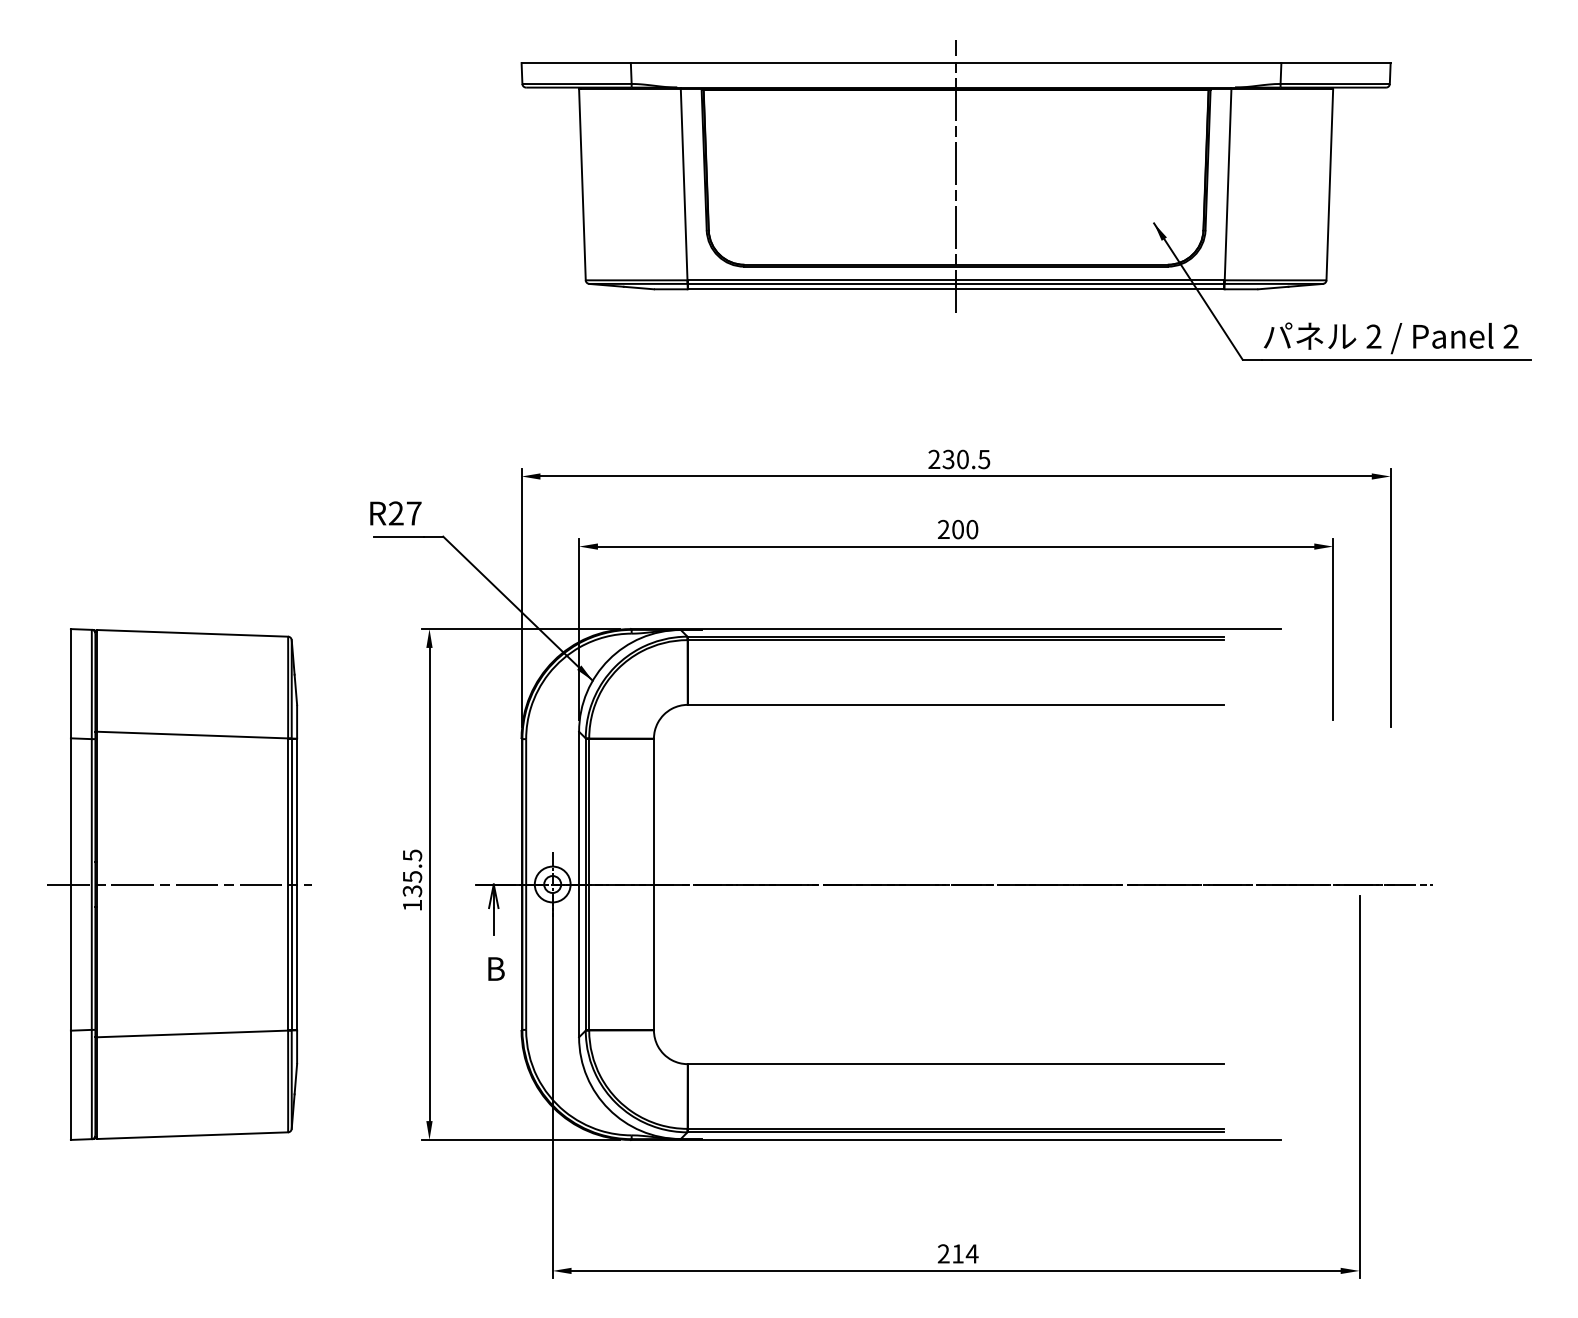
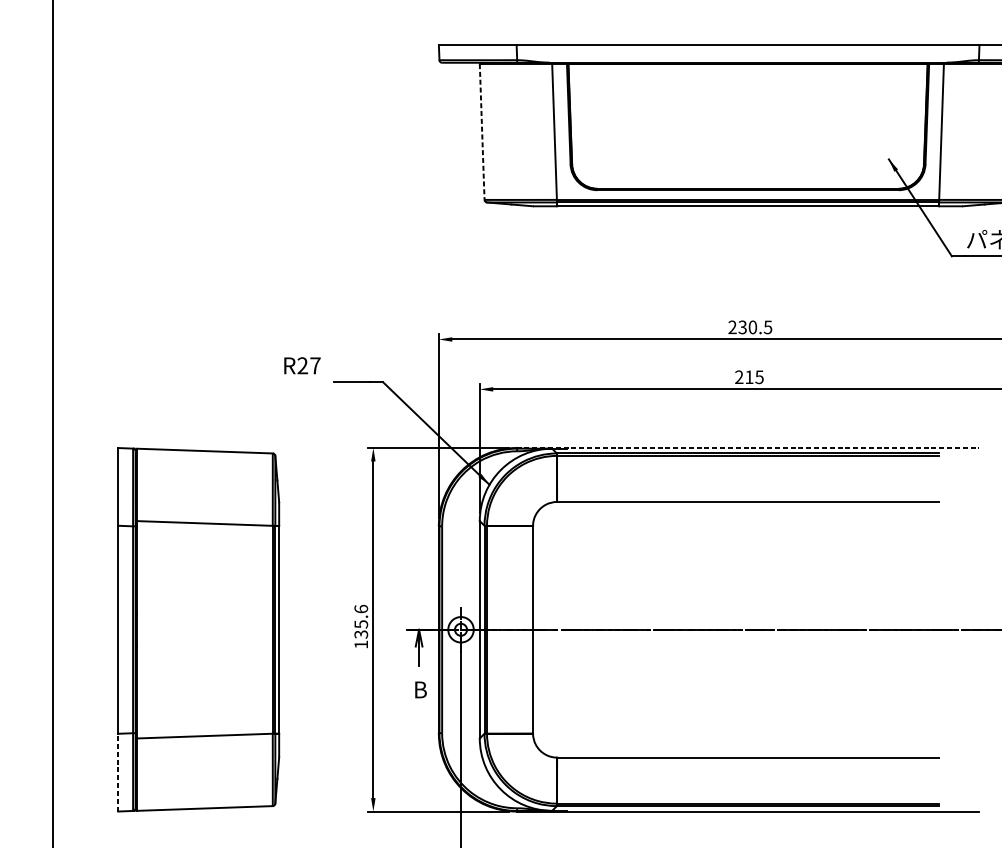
line: (956, 175) -> (748, 125), removed
line: (582, 185) -> (482, 132), solid -> dashed
text: (395, 513) -> (302, 365), moved
text: (965, 529) -> (754, 377), 200 -> 215
line: (956, 629) -> (748, 448), solid -> dashed
text: (412, 855) -> (361, 609), 135.5 -> 135.6
line: (179, 884) -> (195, 629), removed
line: (70, 1085) -> (117, 772), solid -> dashed

